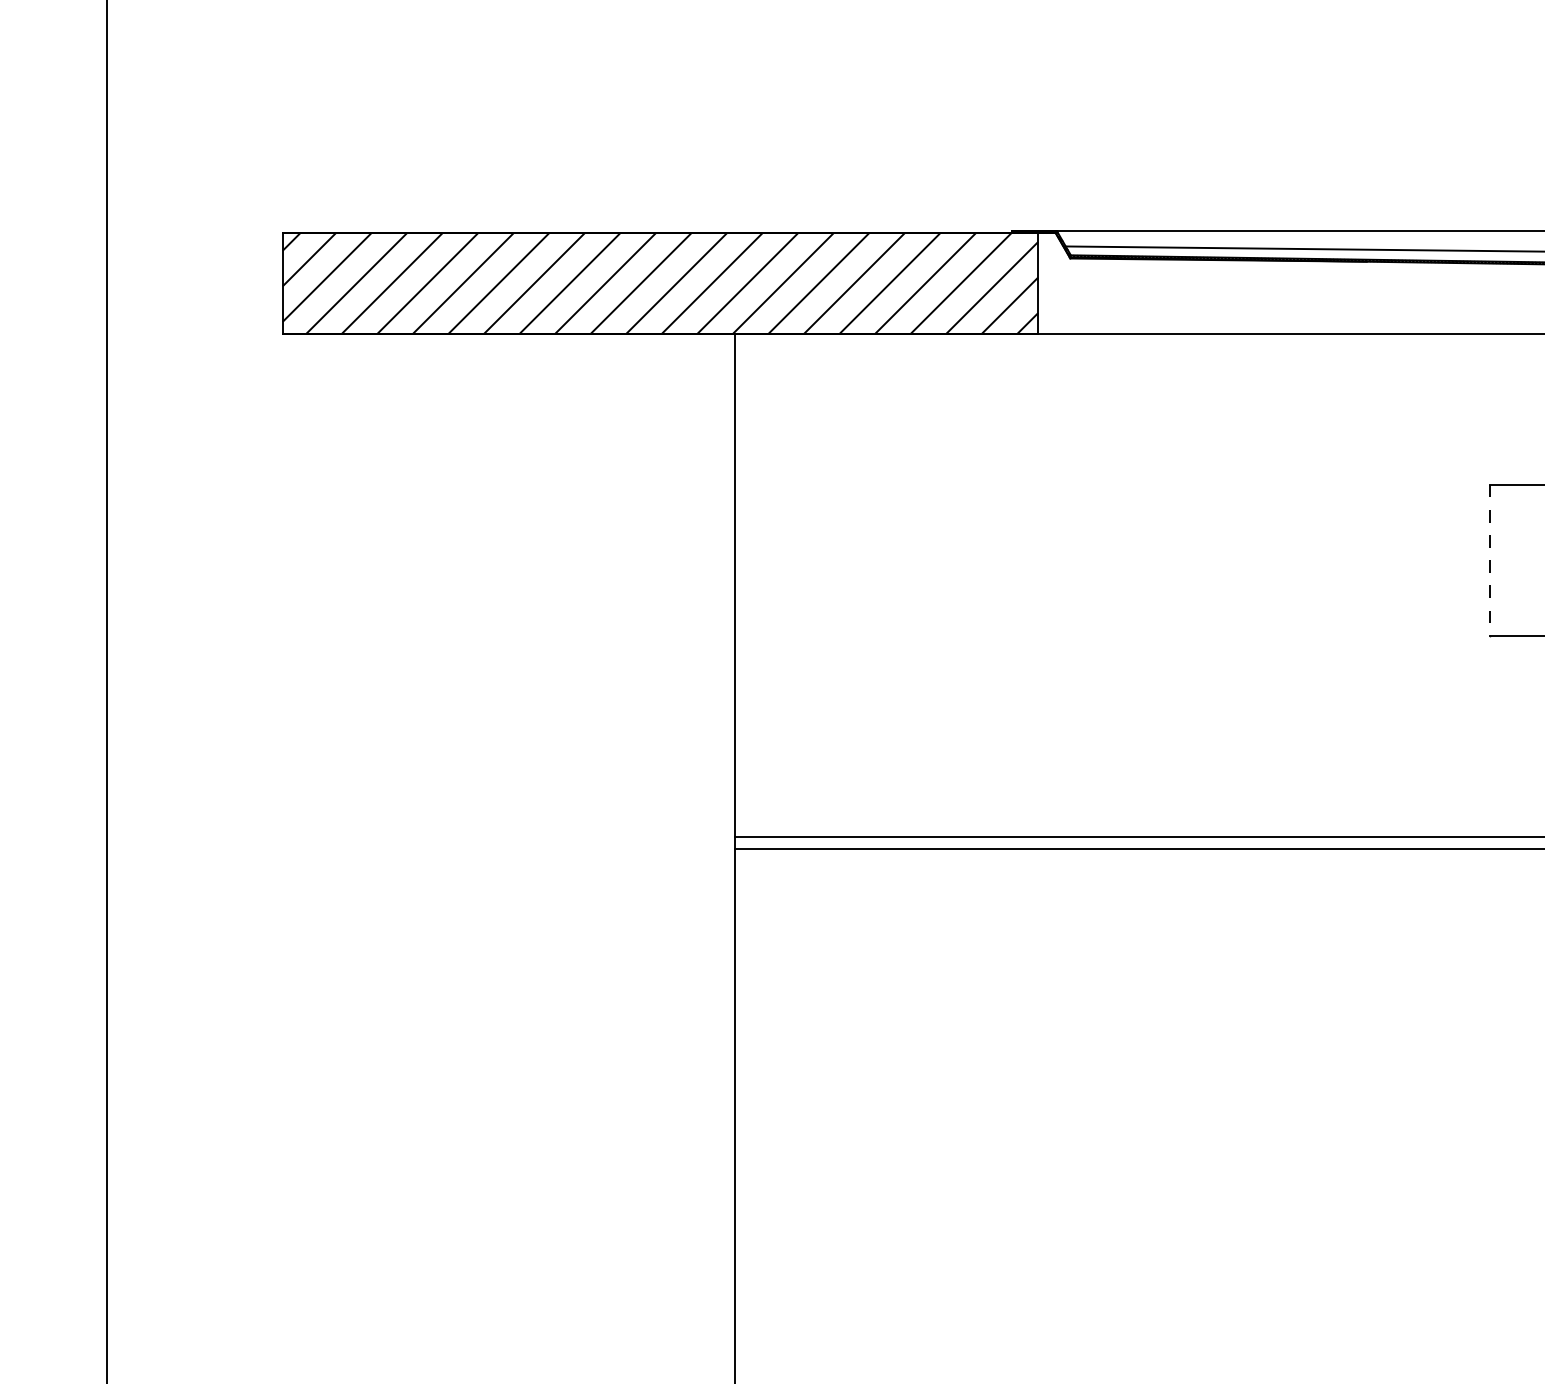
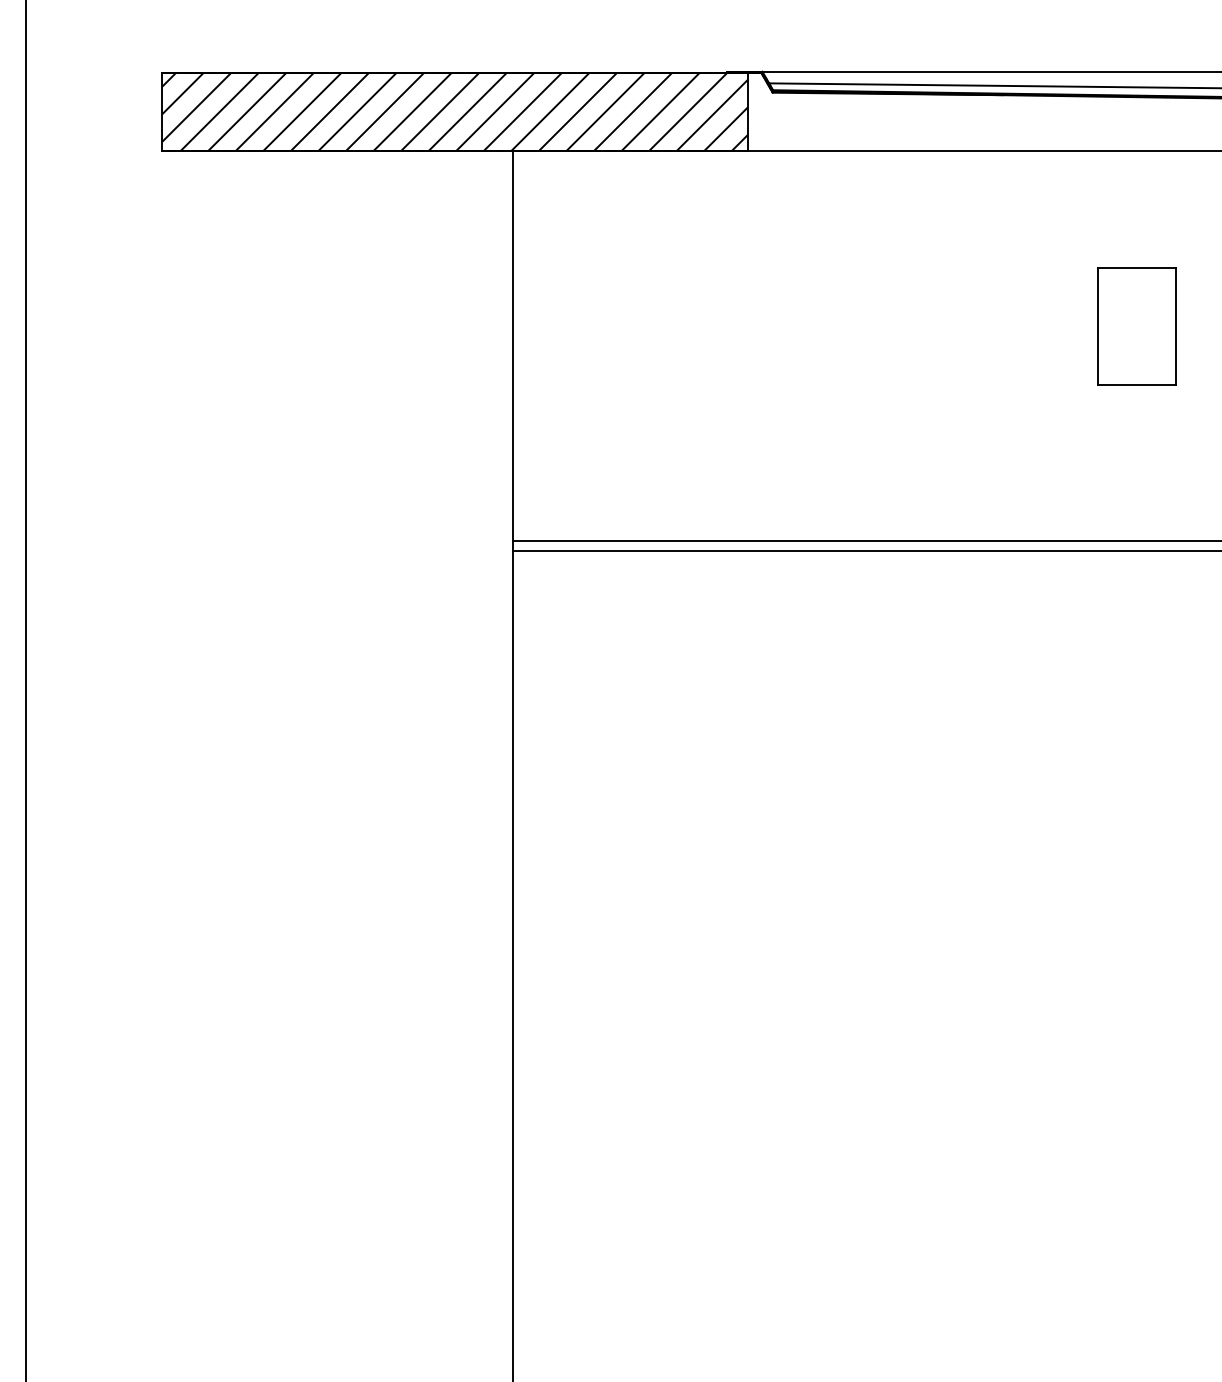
line: (1489, 561) -> (1097, 327), dashed -> solid

